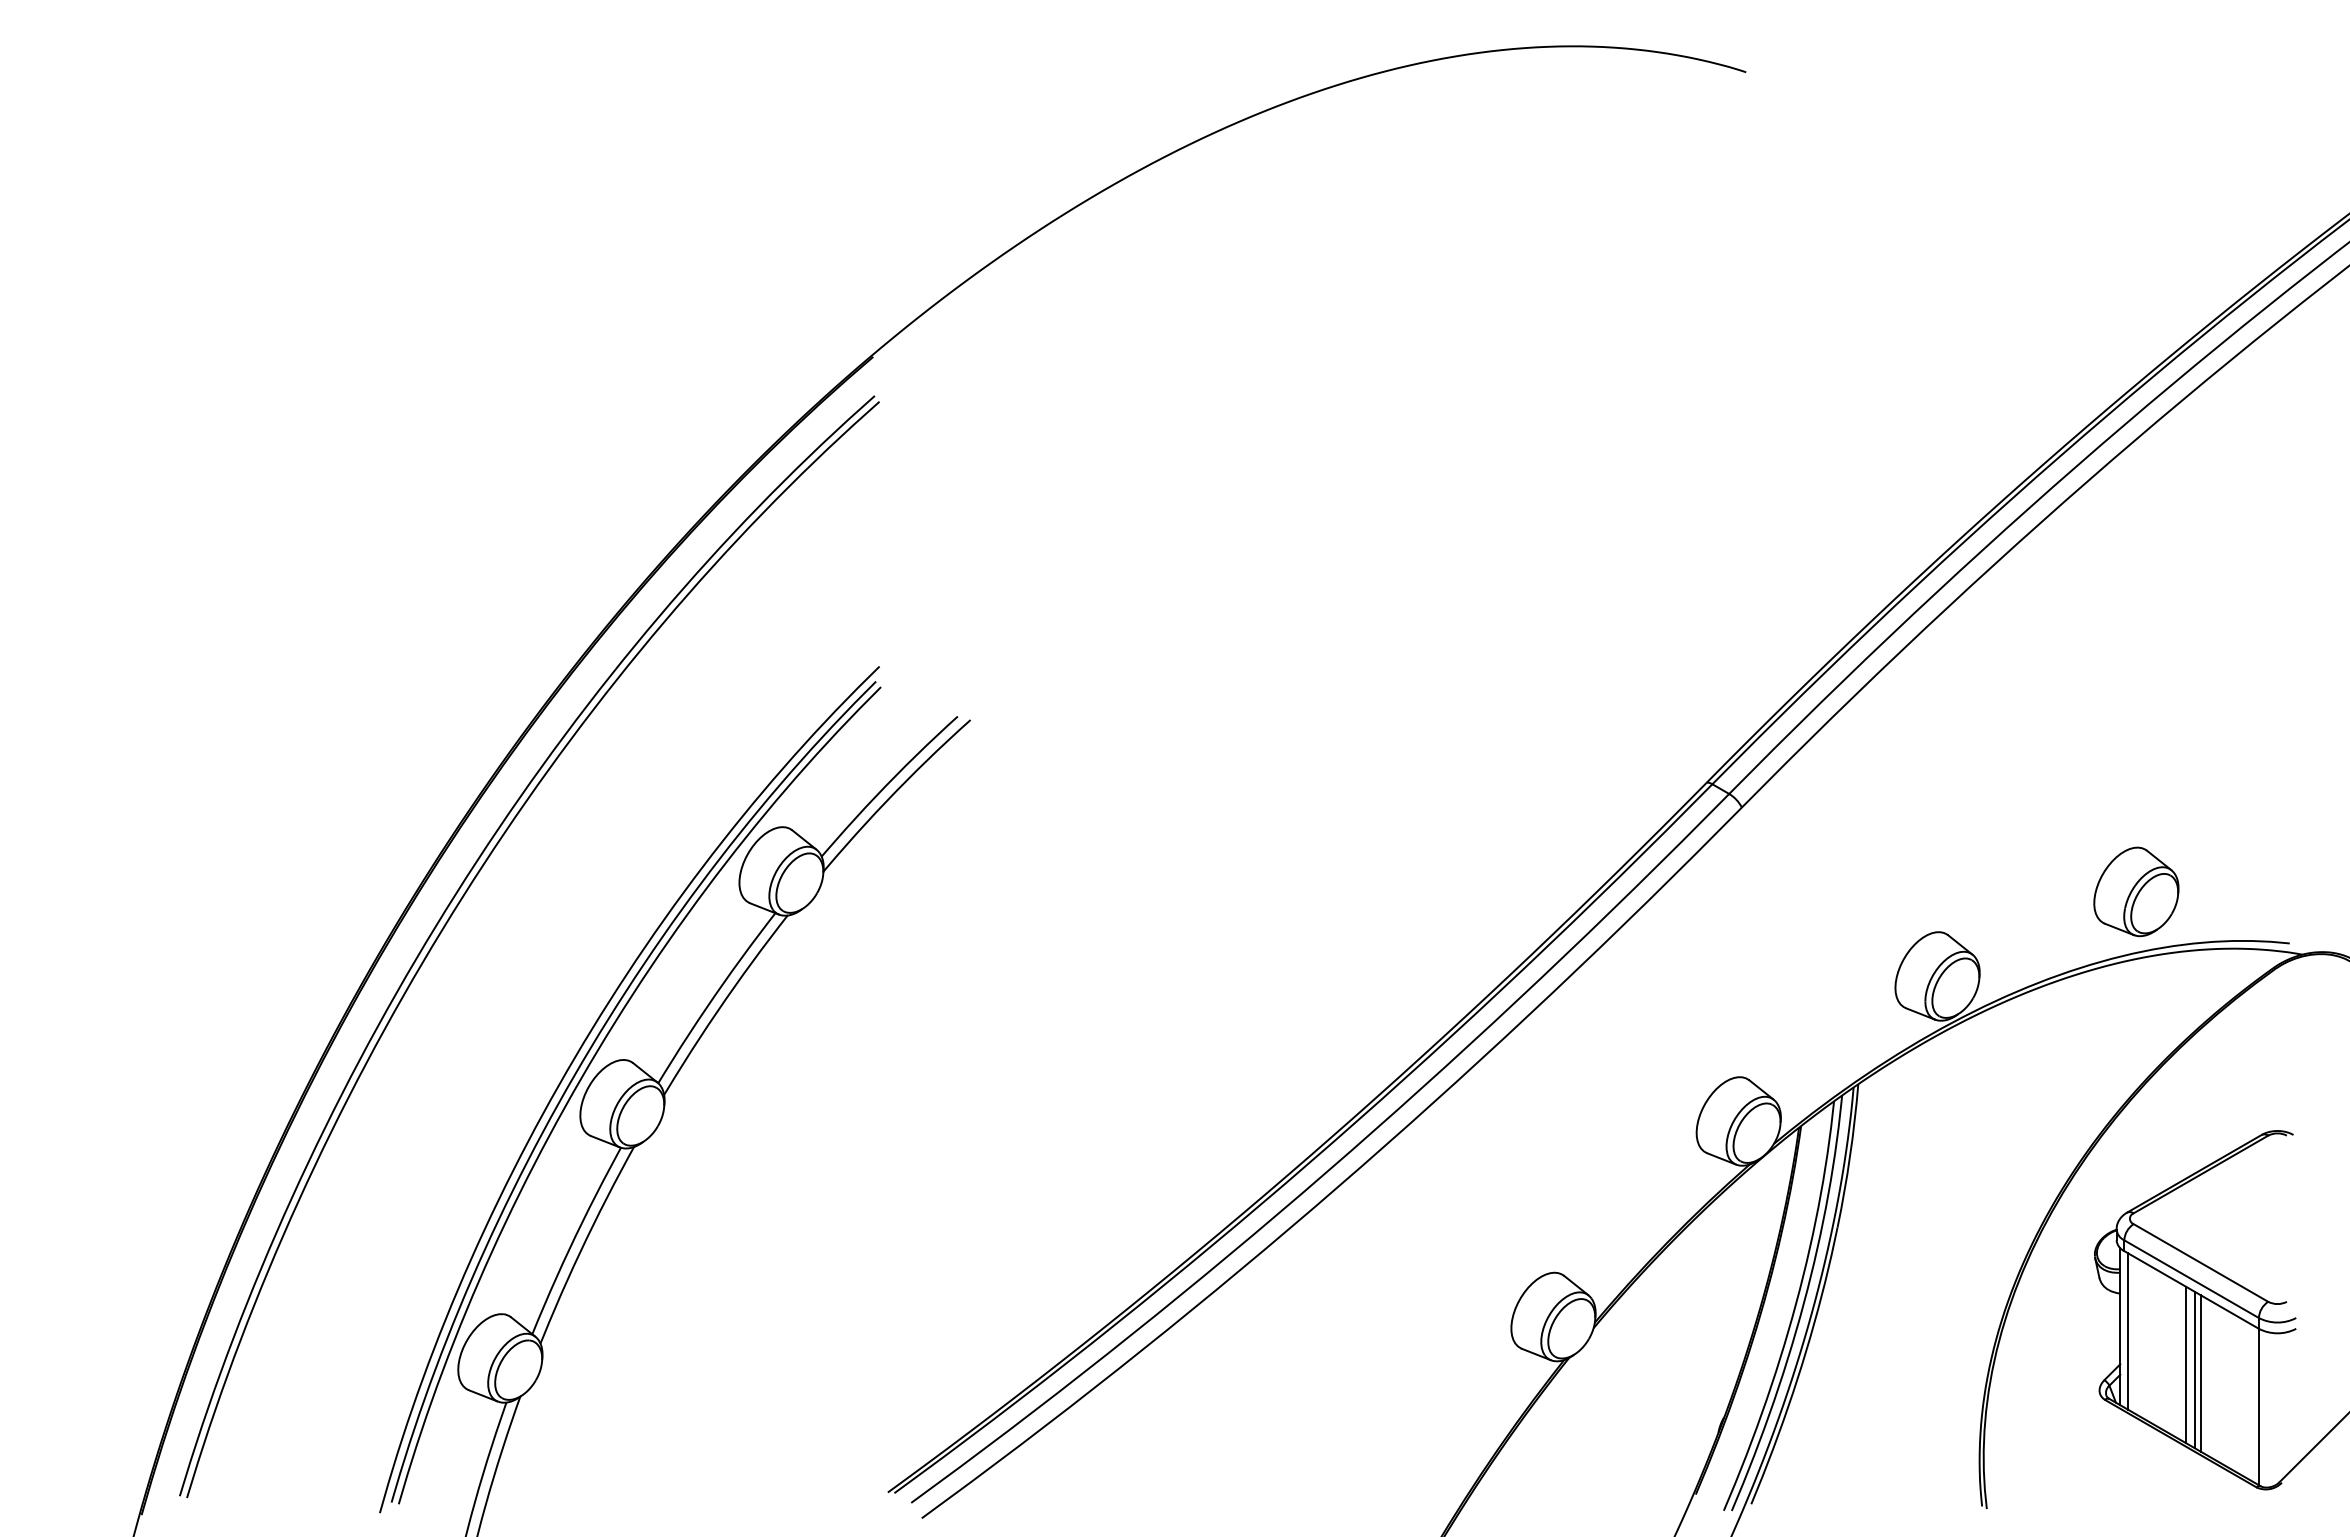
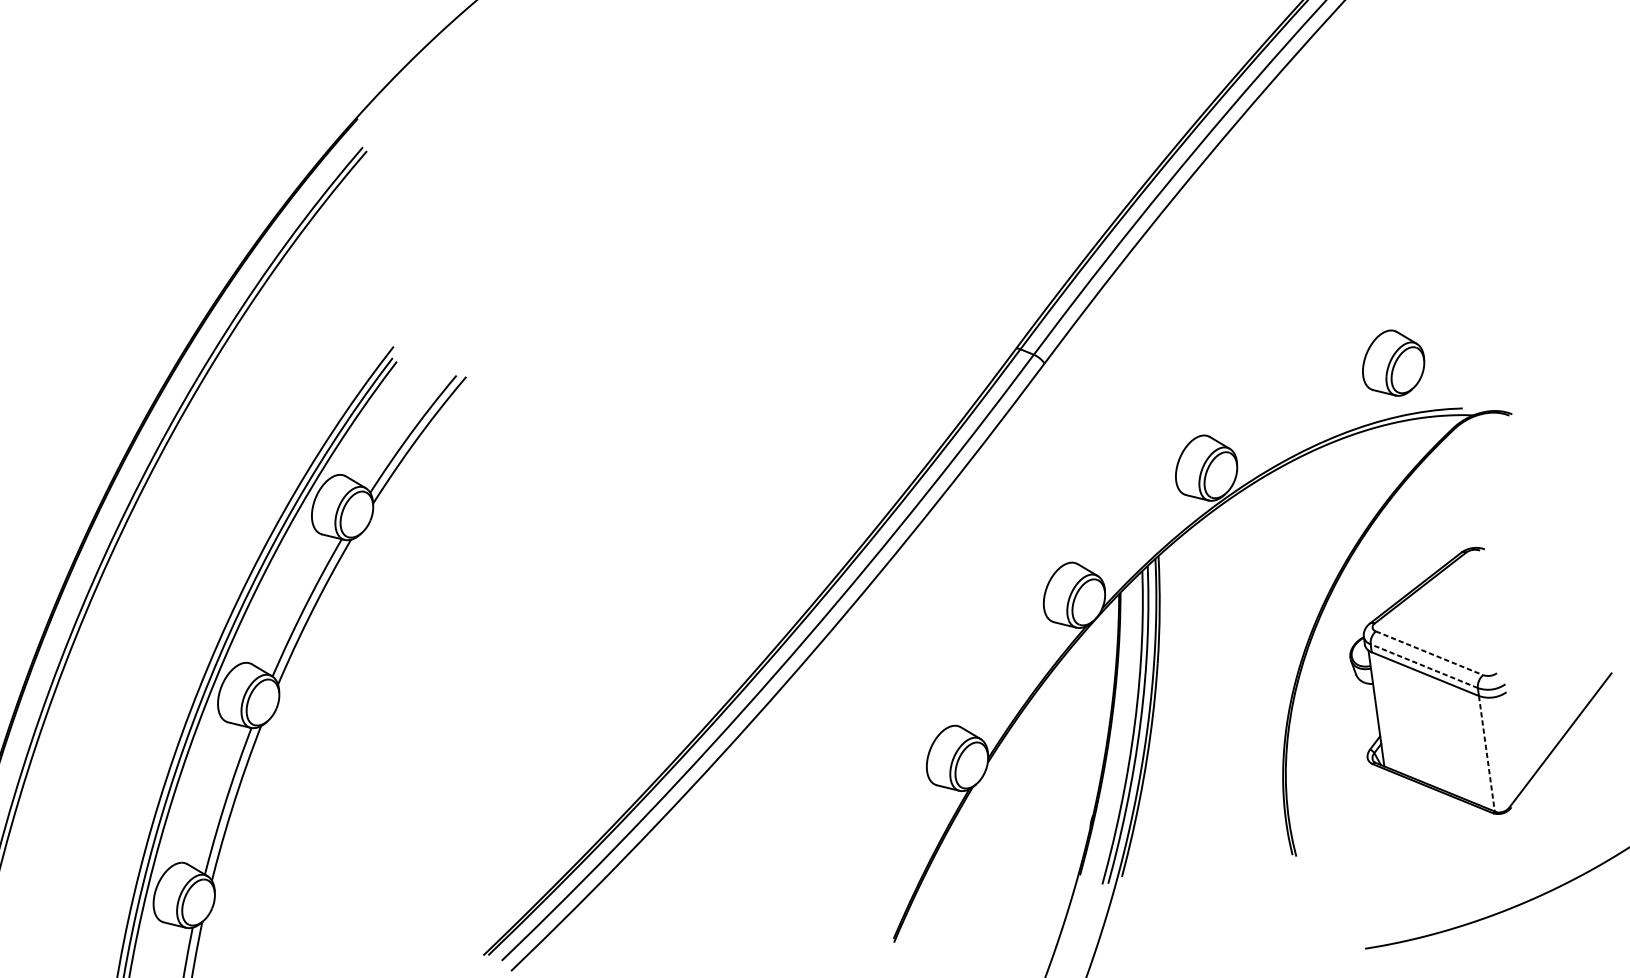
part: (2136, 891) -> (1393, 363), moved
line: (2200, 1262) -> (1429, 652), solid -> dashed
line: (2191, 1279) -> (1424, 666), solid -> dashed
line: (2128, 1331) -> (1382, 711), removed
line: (2185, 1364) -> (1428, 729), removed
line: (2194, 1369) -> (1435, 732), removed
line: (2200, 1373) -> (1440, 734), removed
line: (2258, 1407) -> (1486, 754), solid -> dashed

